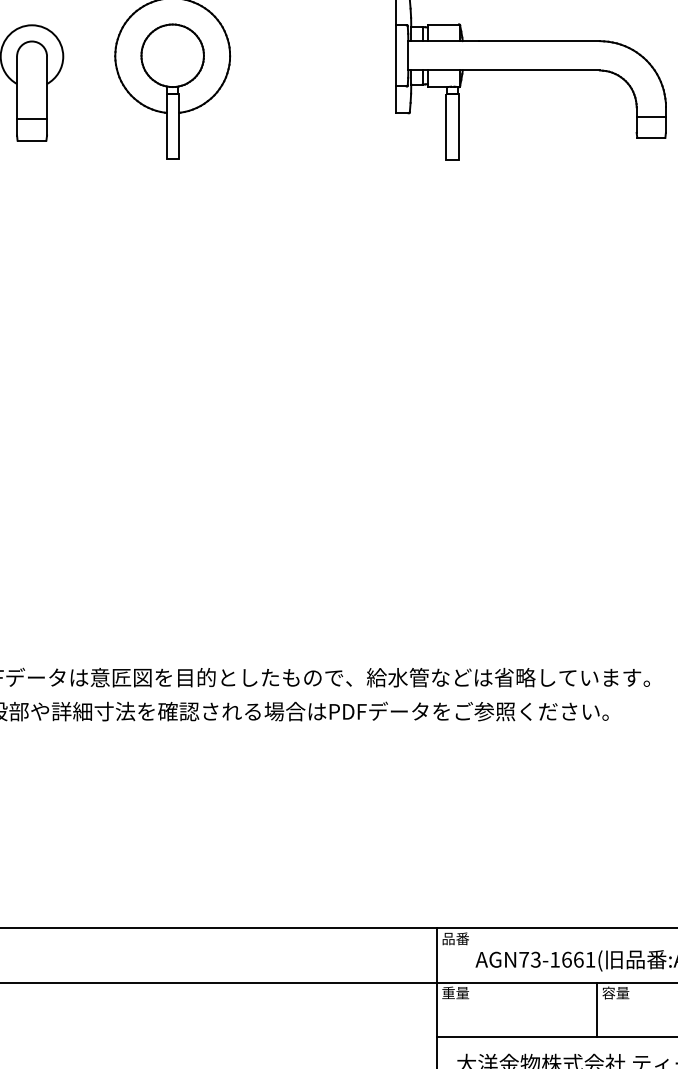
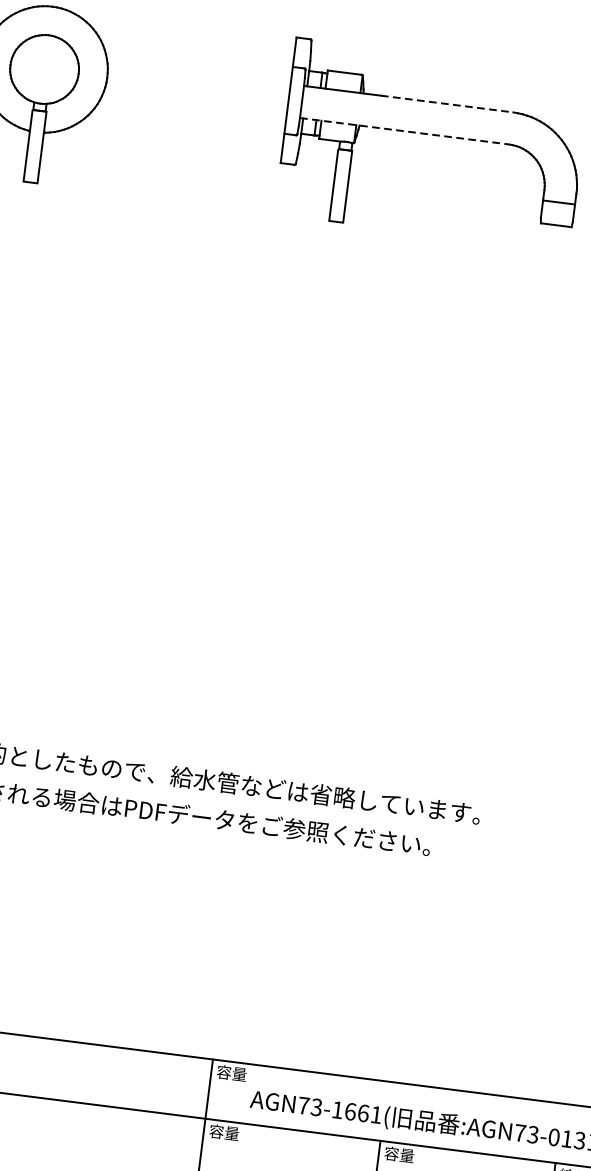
line: (539, 41) -> (447, 104), solid -> dashed
line: (504, 70) -> (405, 131), solid -> dashed
text: (455, 938) -> (231, 1073), 品番 -> 容量
text: (448, 992) -> (216, 1131), 重量 -> 容量

